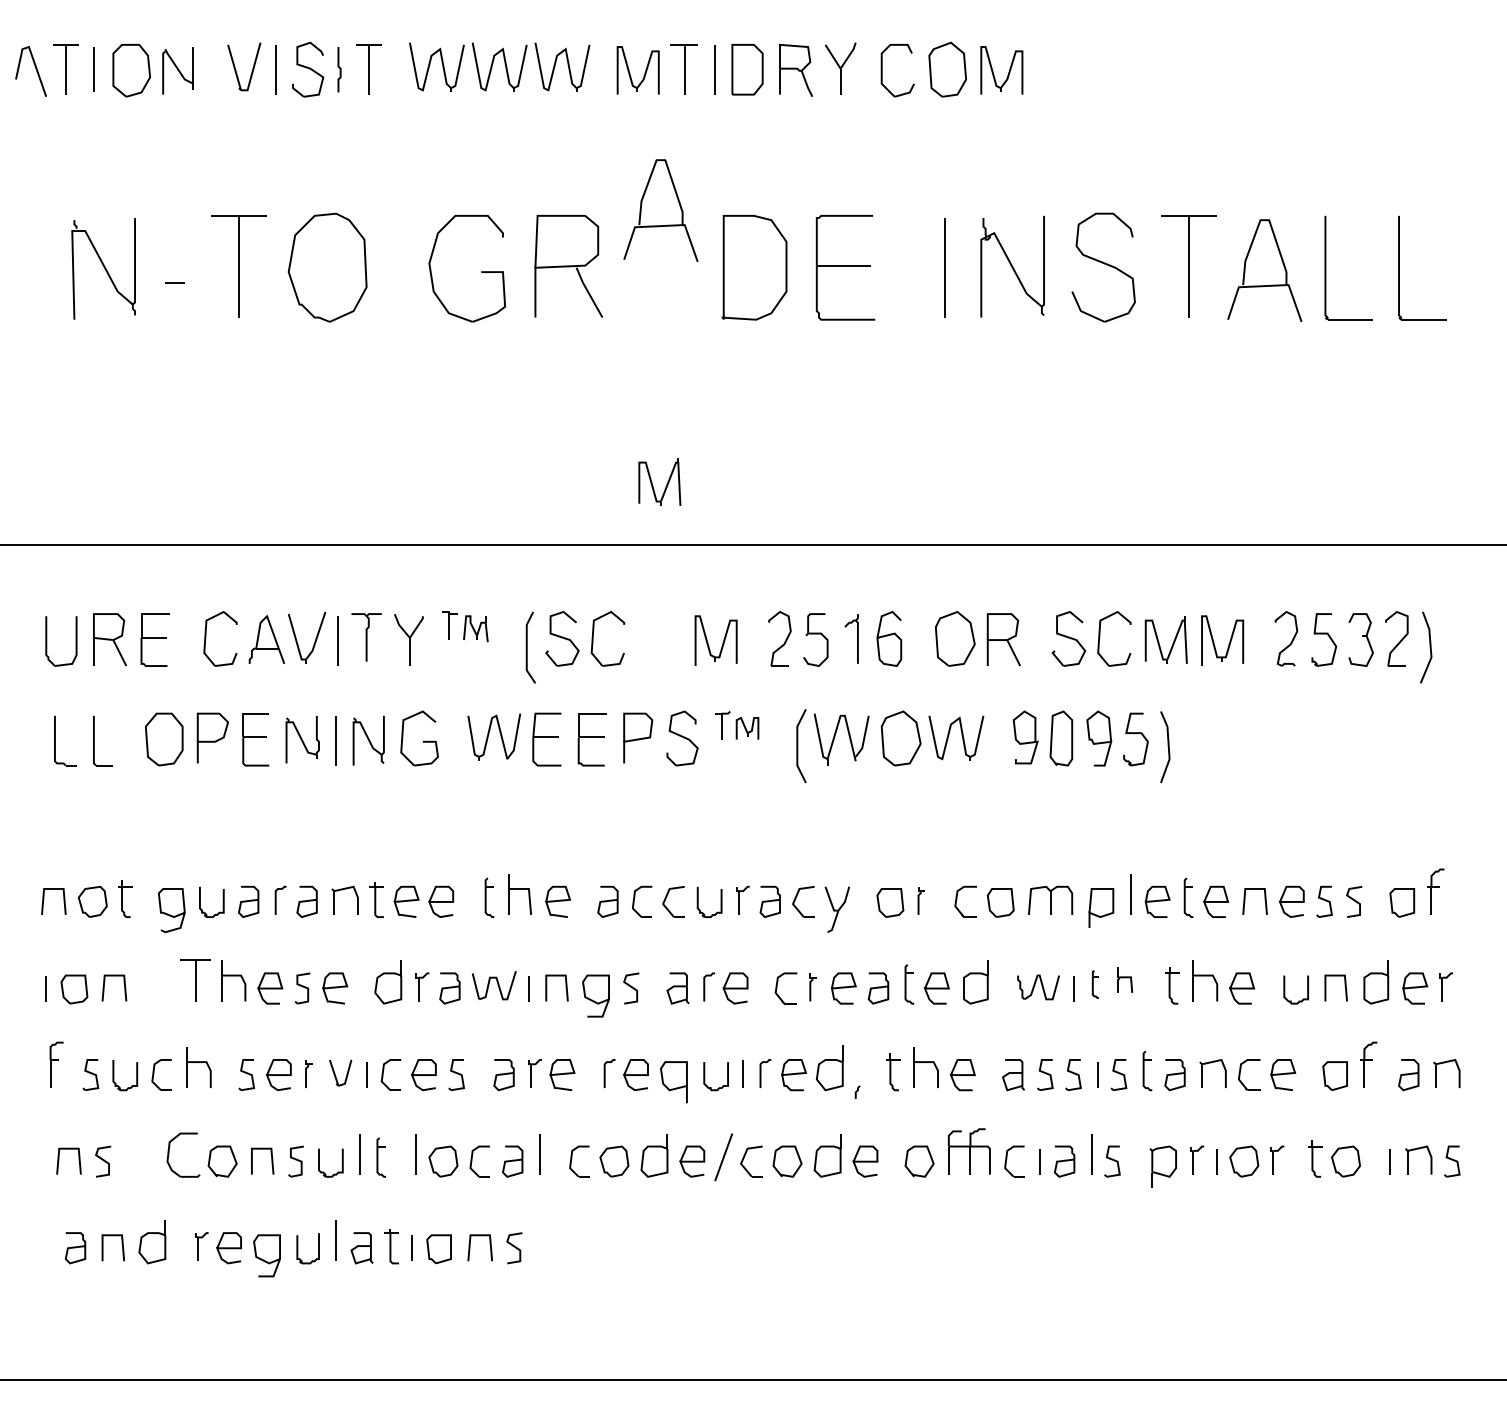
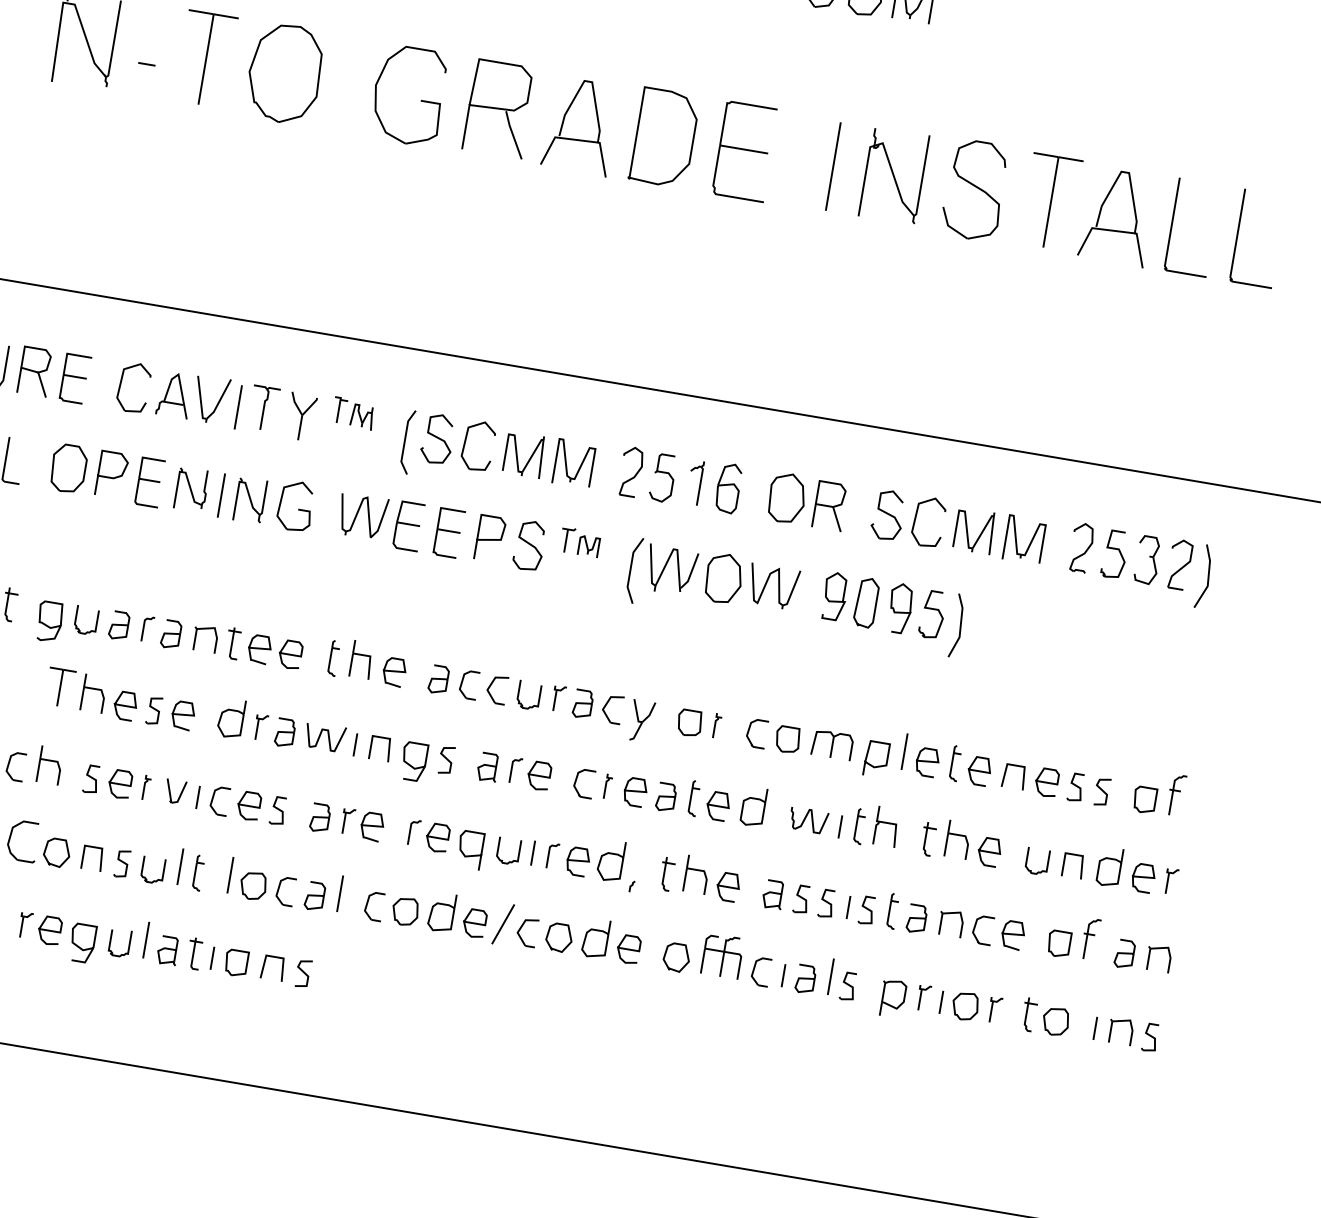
part: (660, 210) -> (580, 126), moved
part: (652, 482) -> (517, 454), moved
part: (1124, 979) -> (886, 826), size x1.67
part: (1095, 984) -> (859, 826), size x1.43

